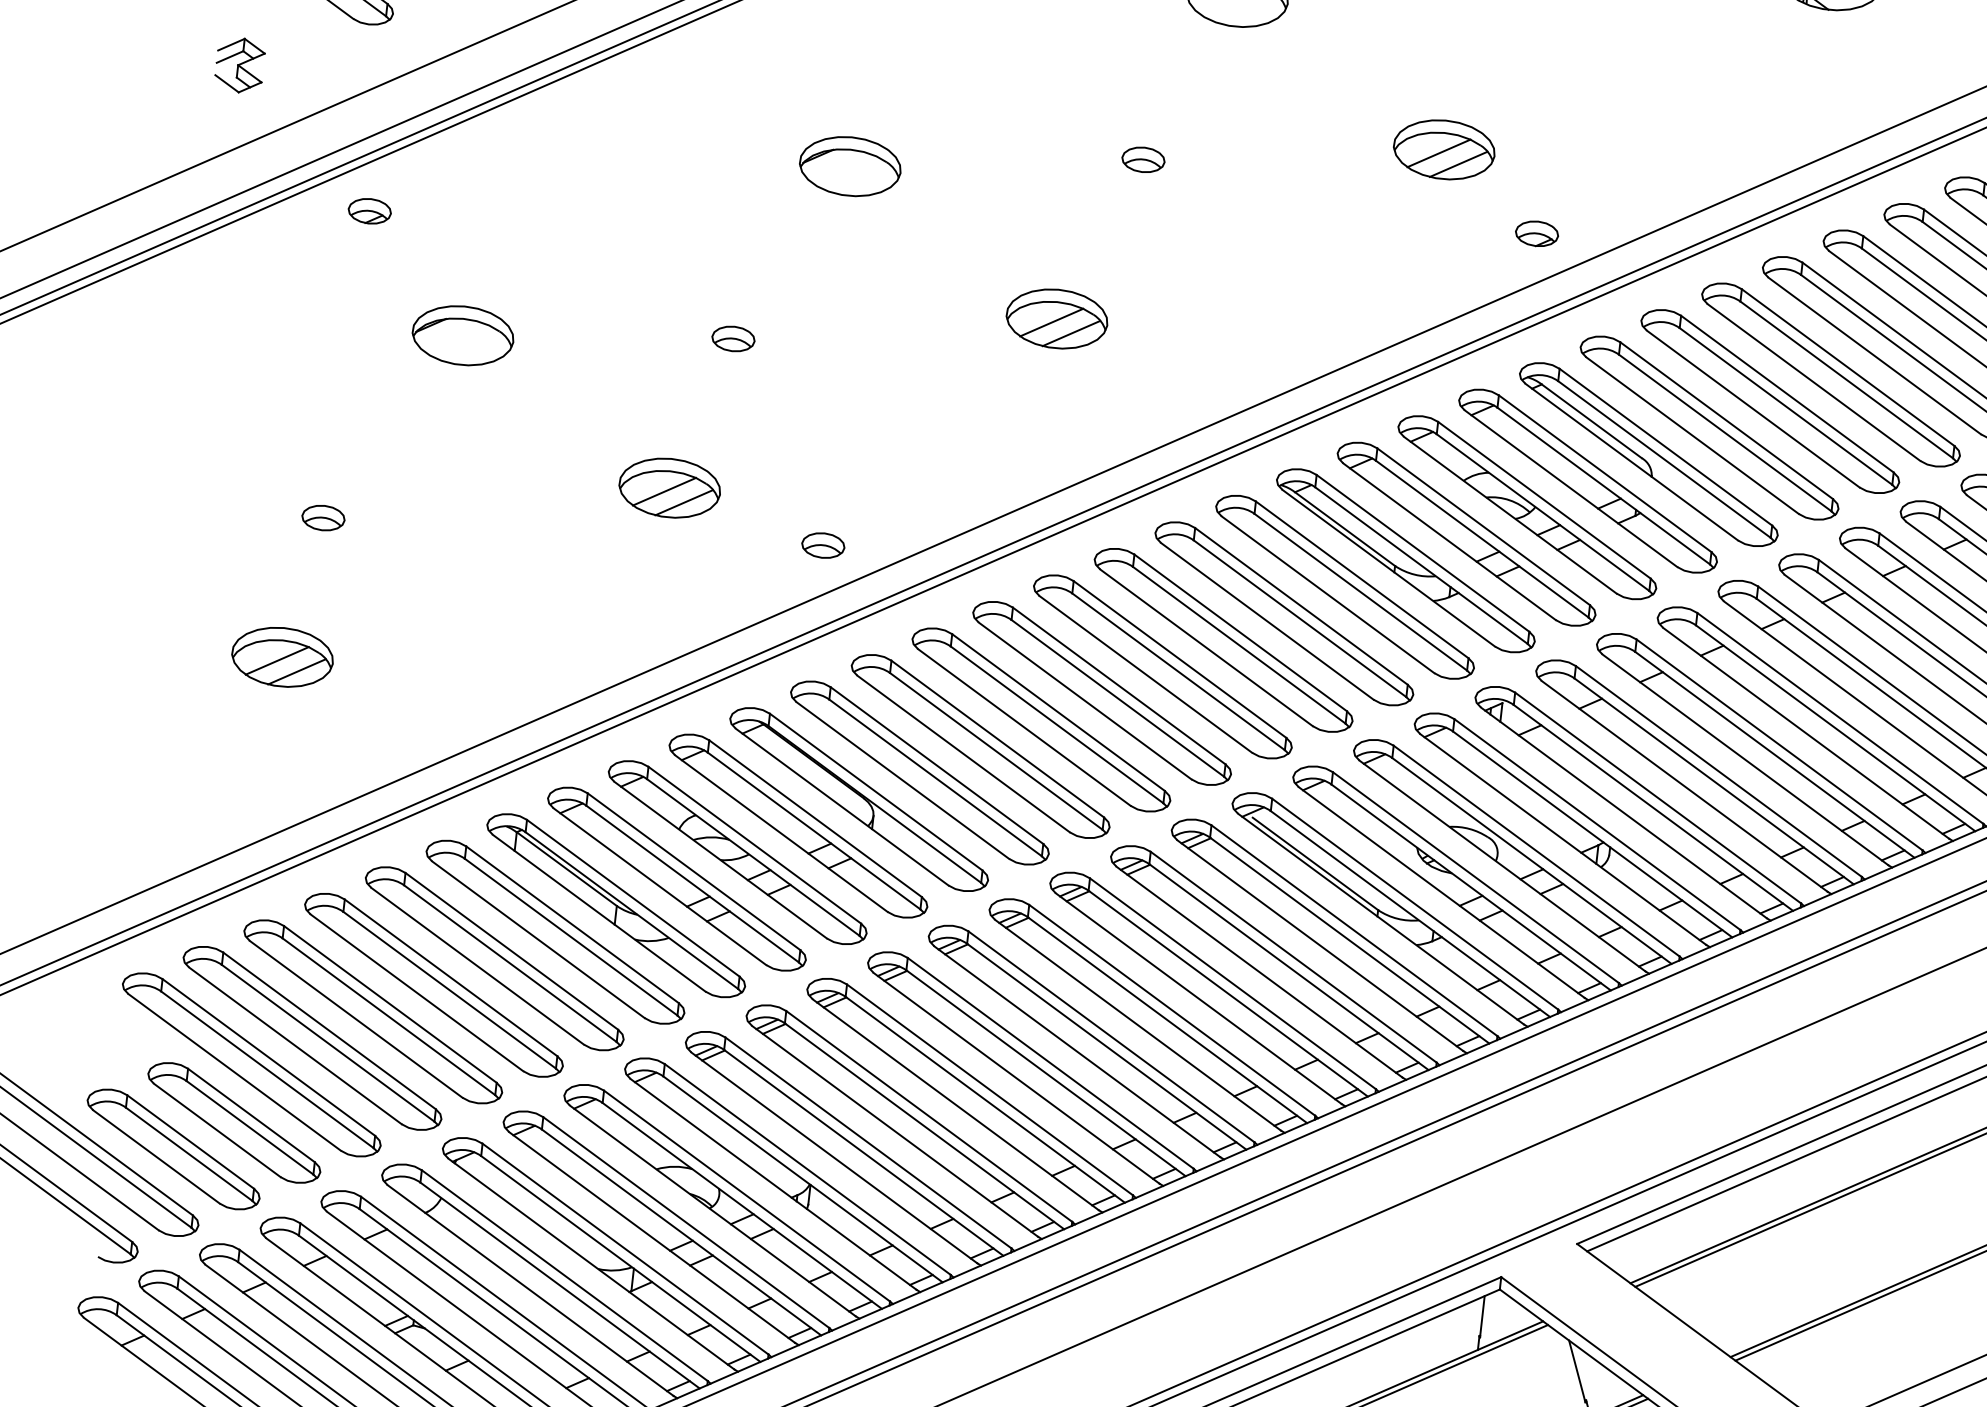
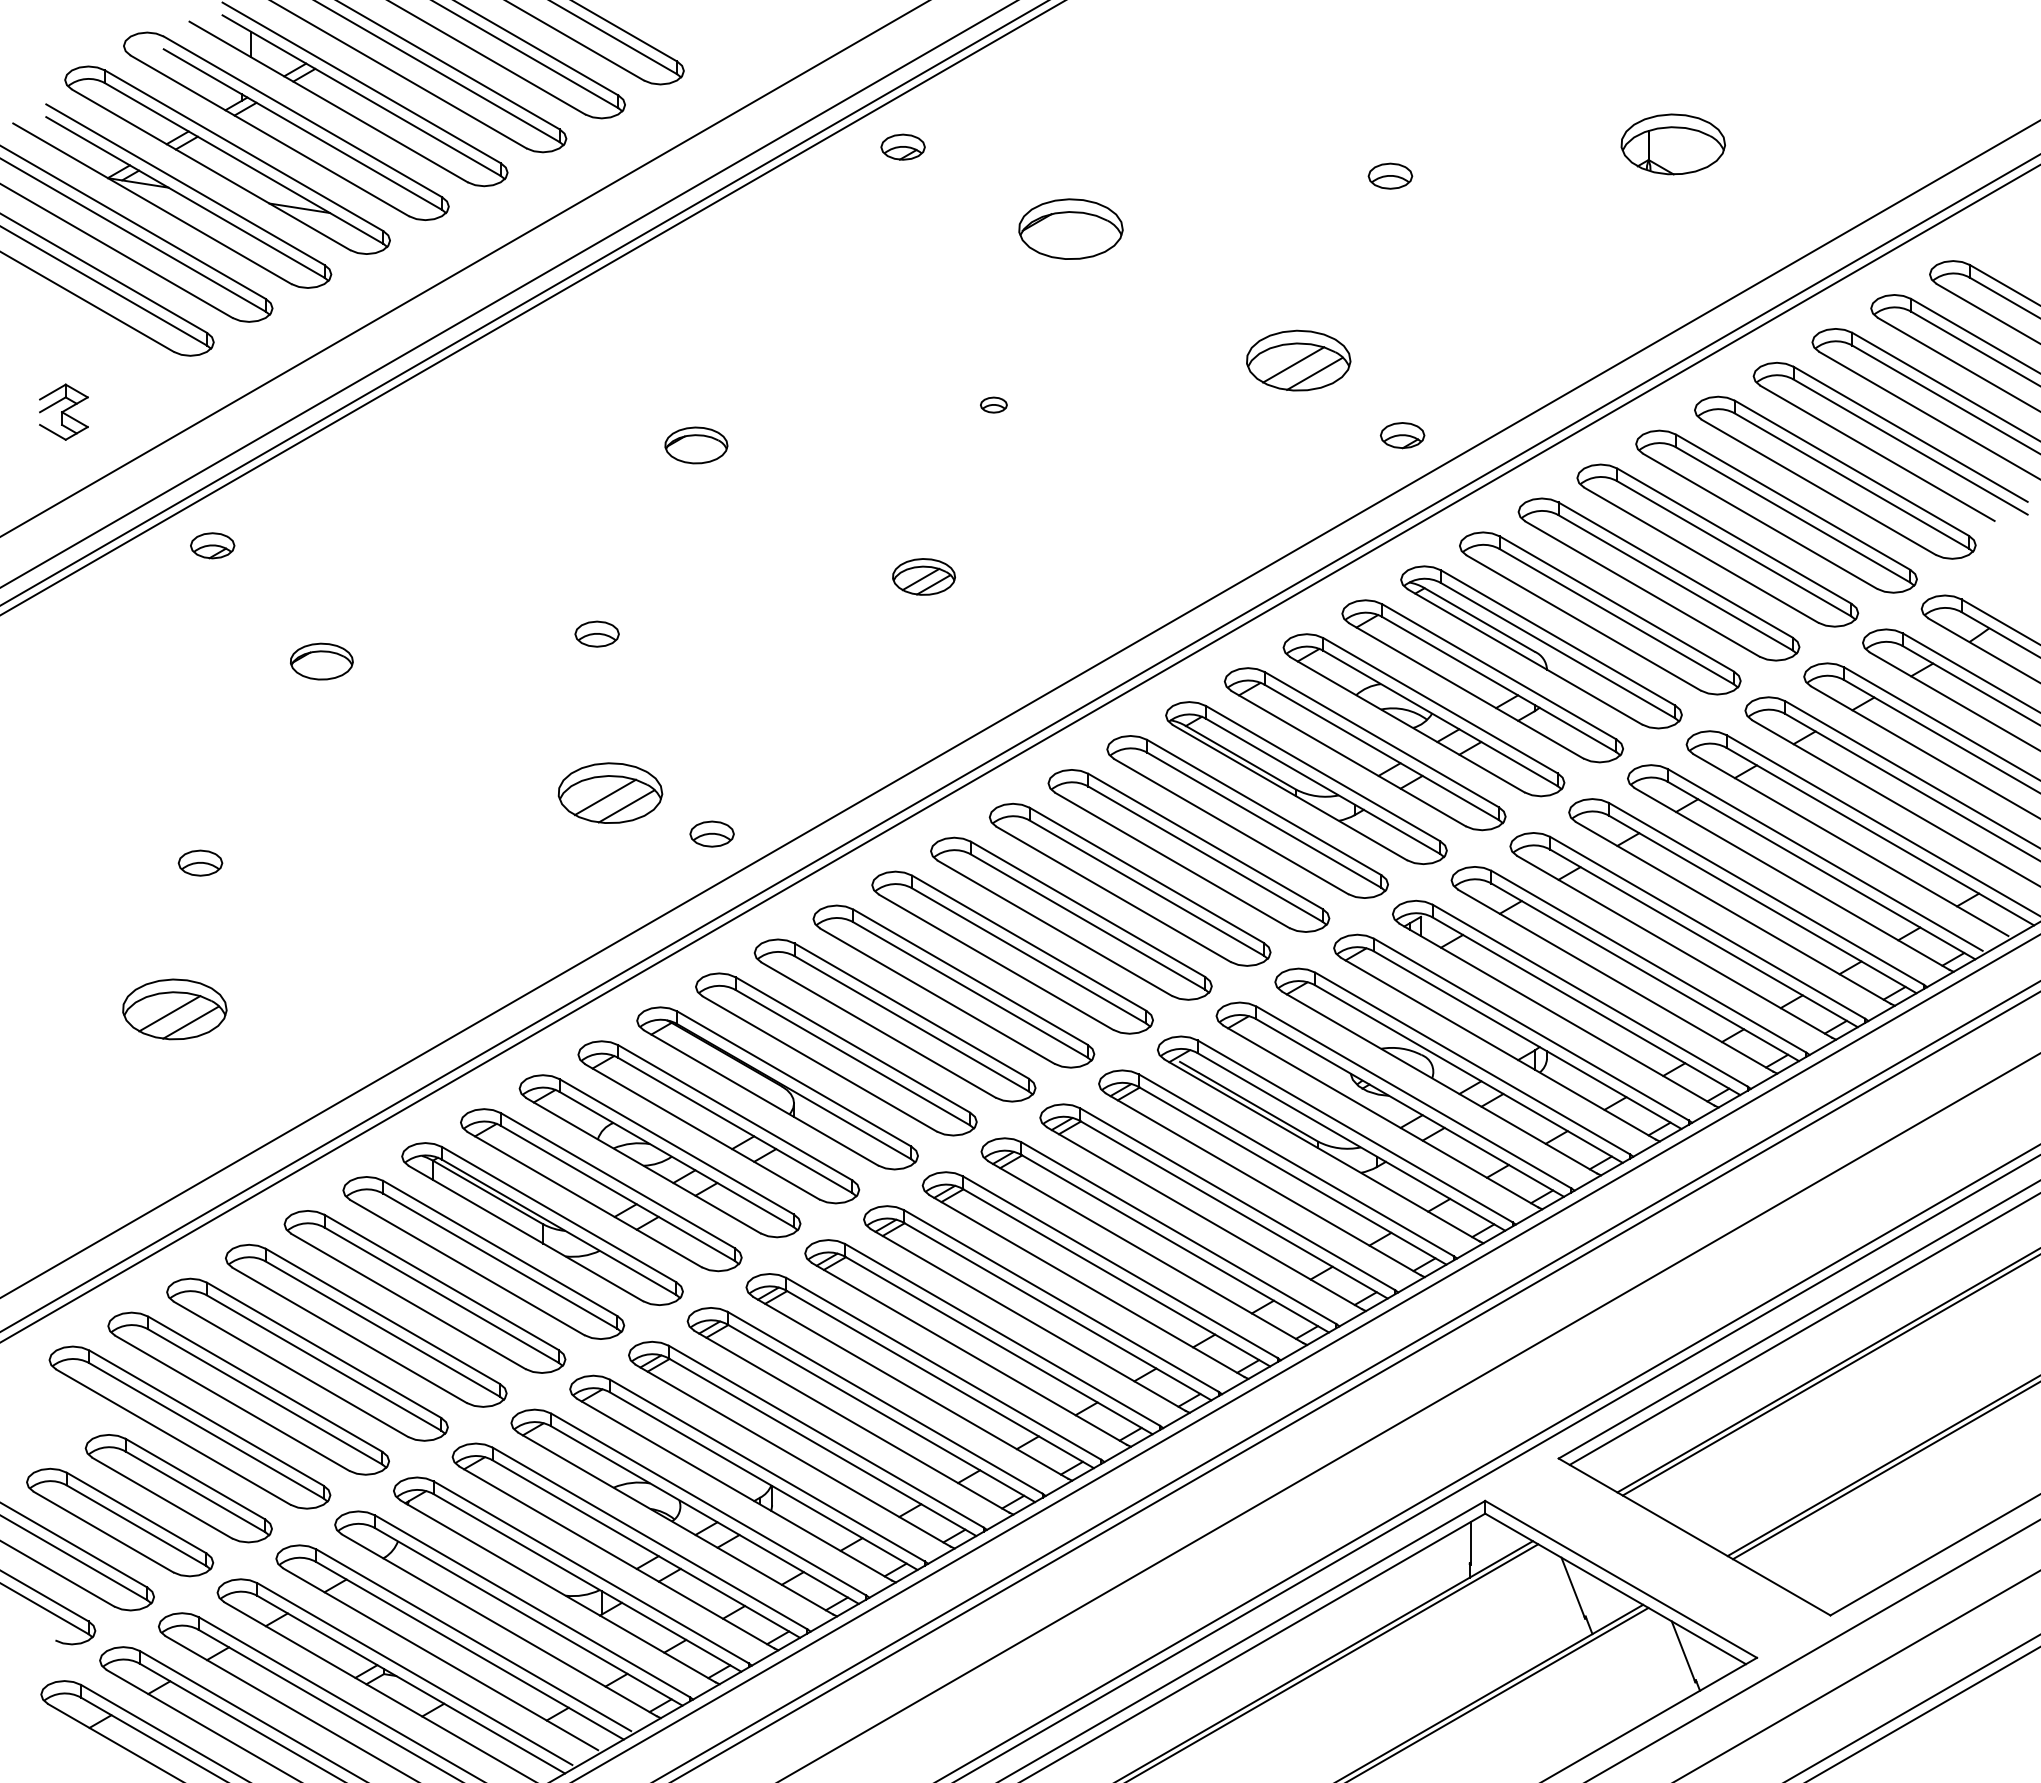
part: (1143, 159) -> (993, 404), size x0.6
part: (850, 166) -> (696, 445), size x0.6
part: (1056, 318) -> (923, 576), size x0.6
part: (462, 335) -> (321, 661), size x0.6
part: (669, 487) -> (610, 792), moved

